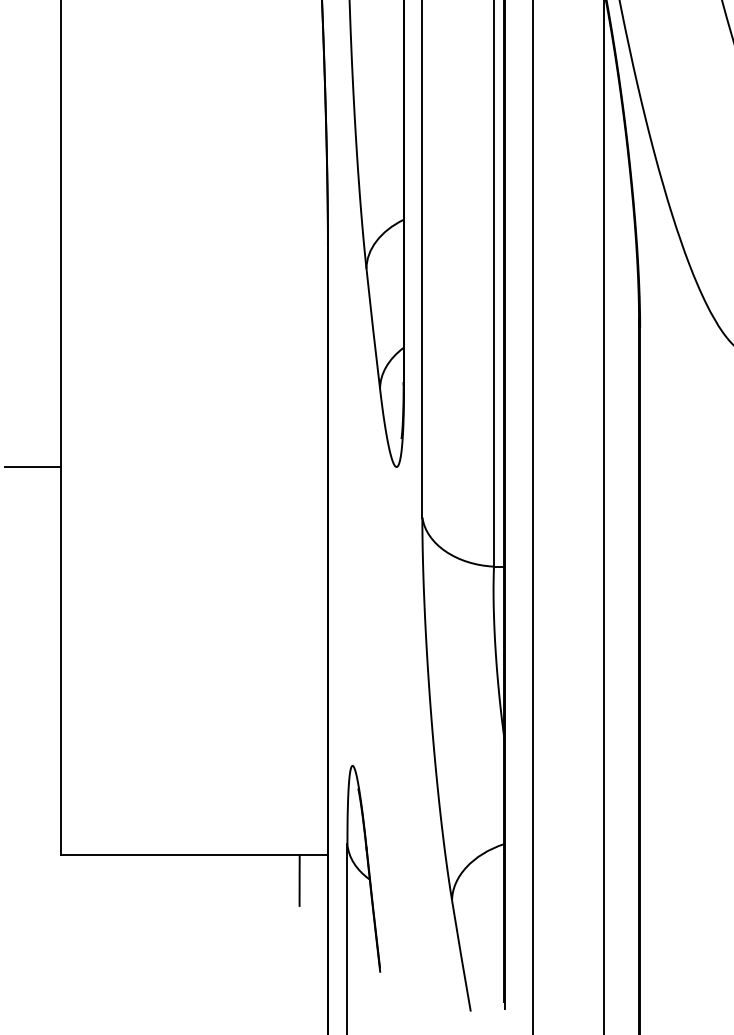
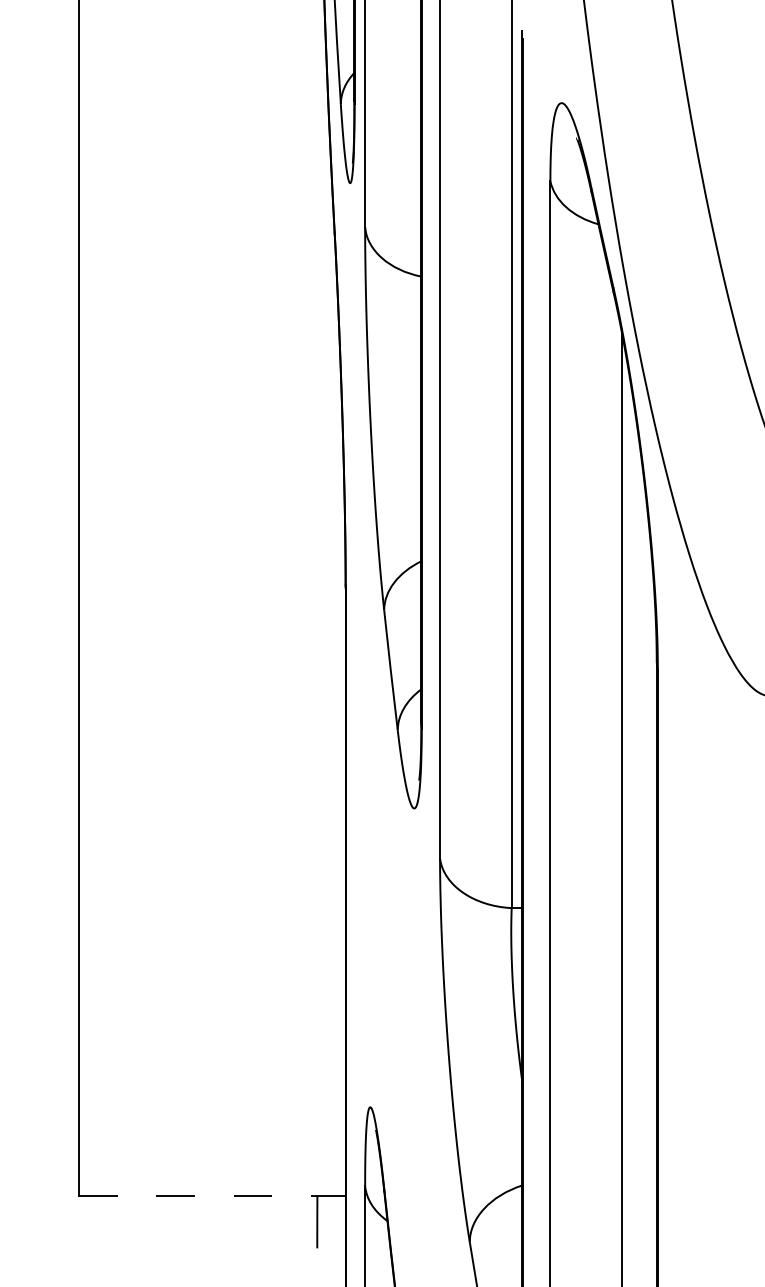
line: (32, 467) -> (50, 808), removed
line: (194, 855) -> (212, 1196), solid -> dashed

